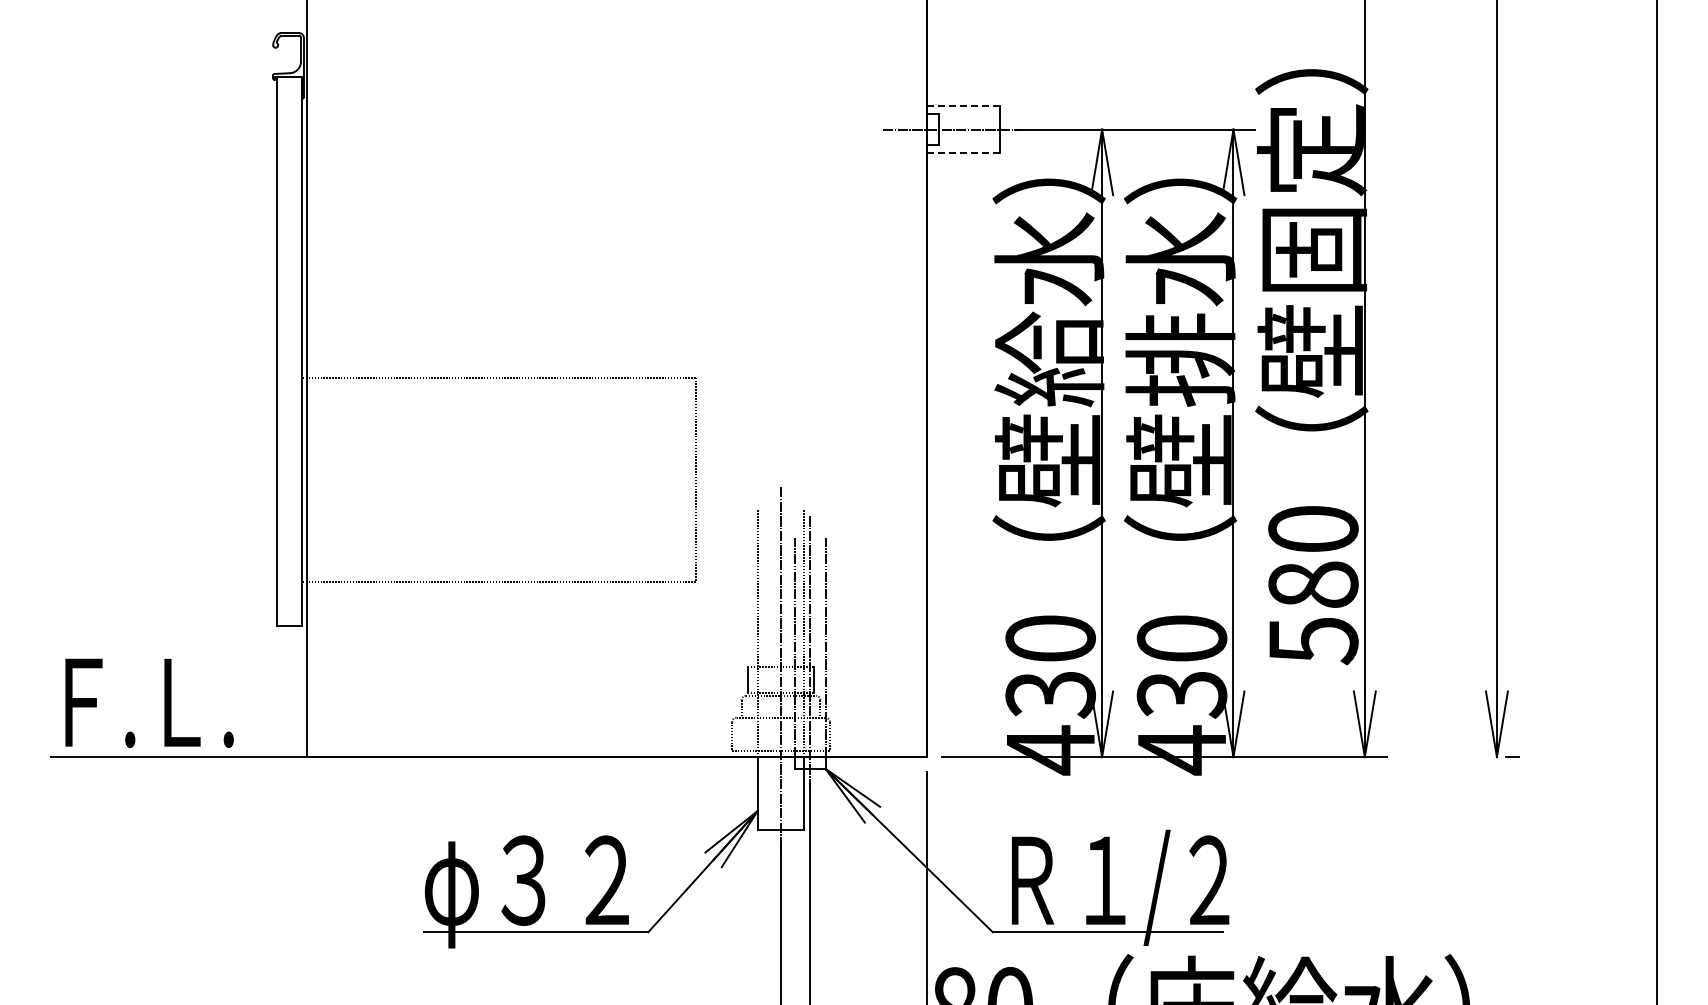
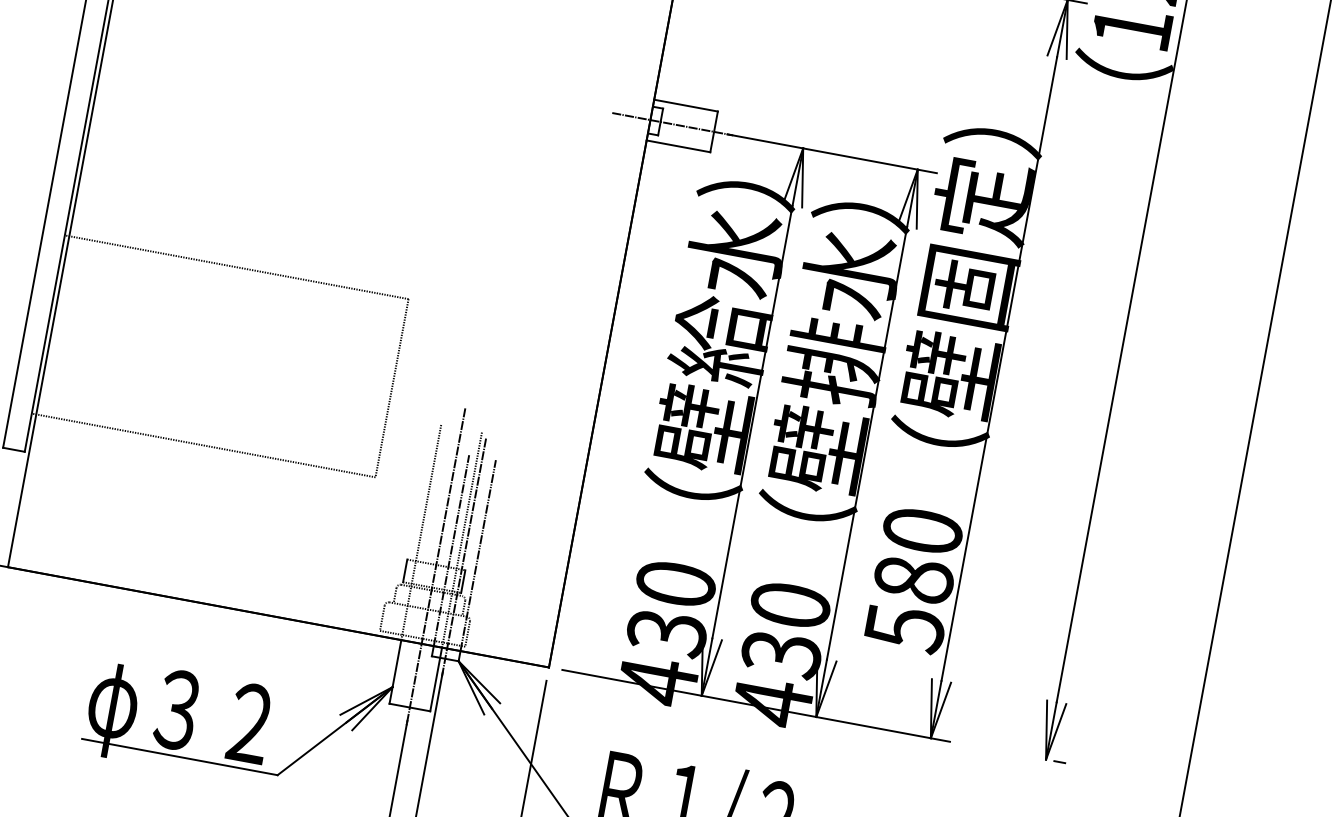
line: (963, 106) -> (686, 105), dashed -> solid
line: (963, 152) -> (678, 146), dashed -> solid

